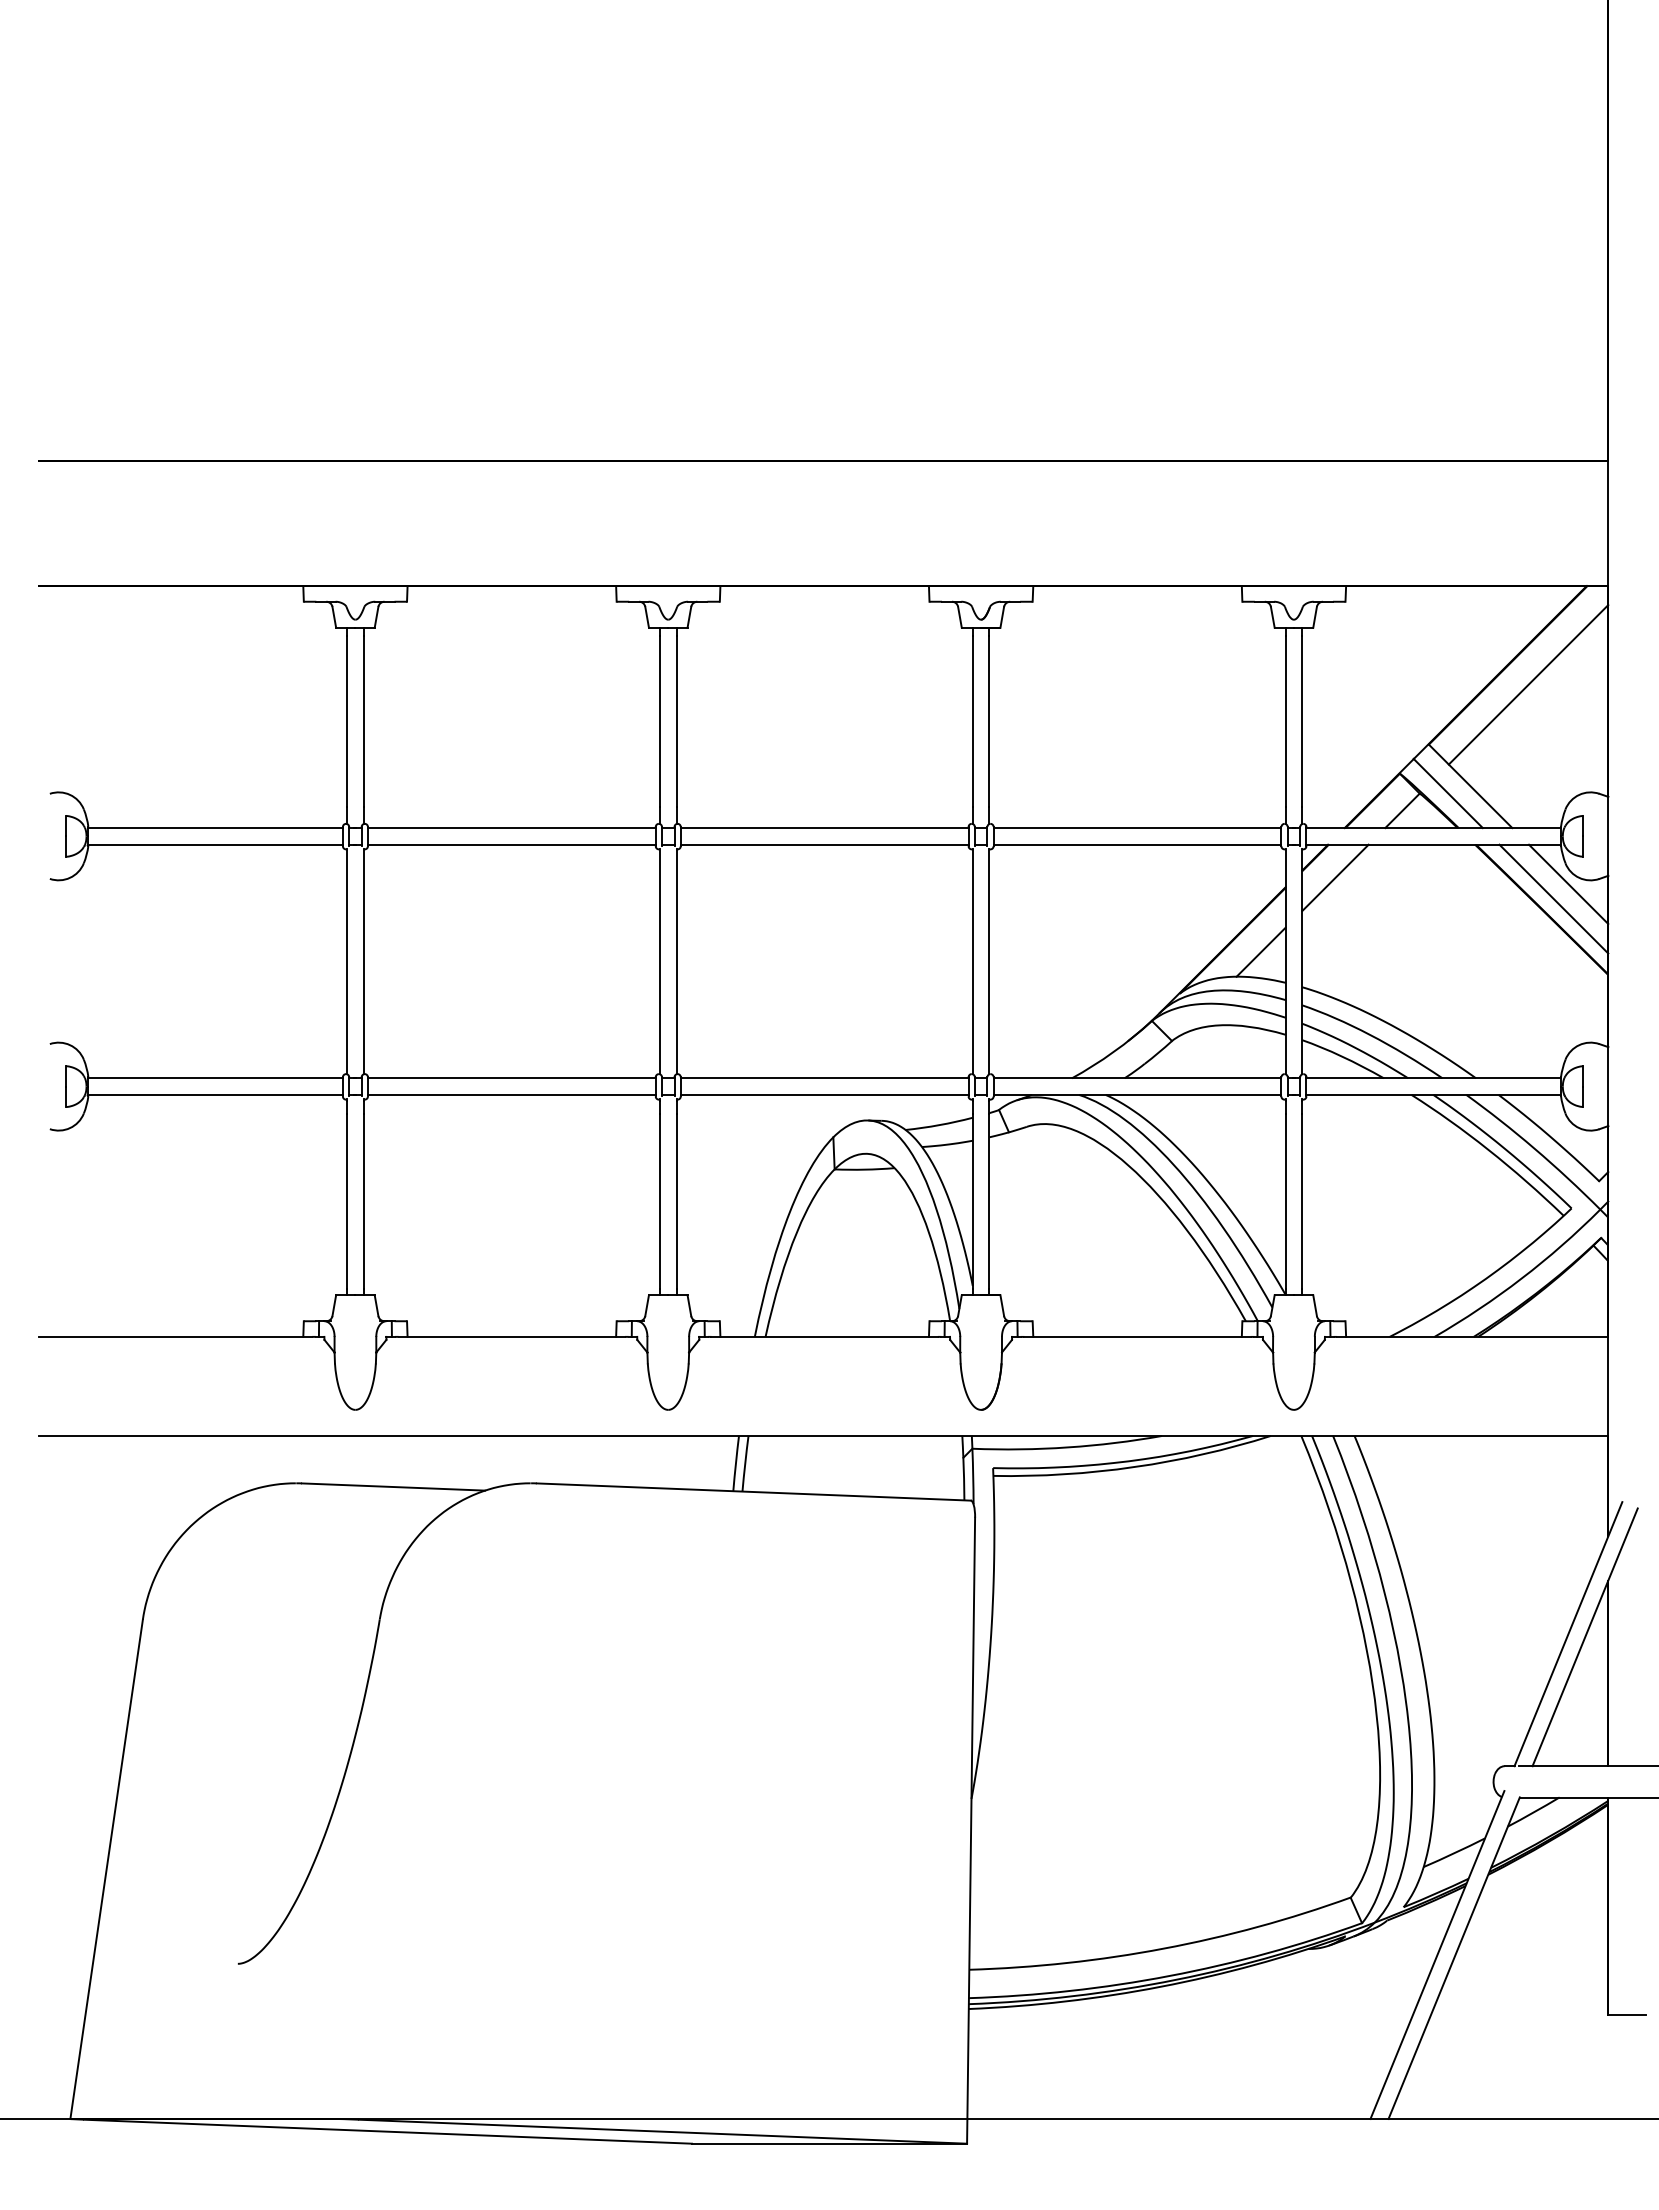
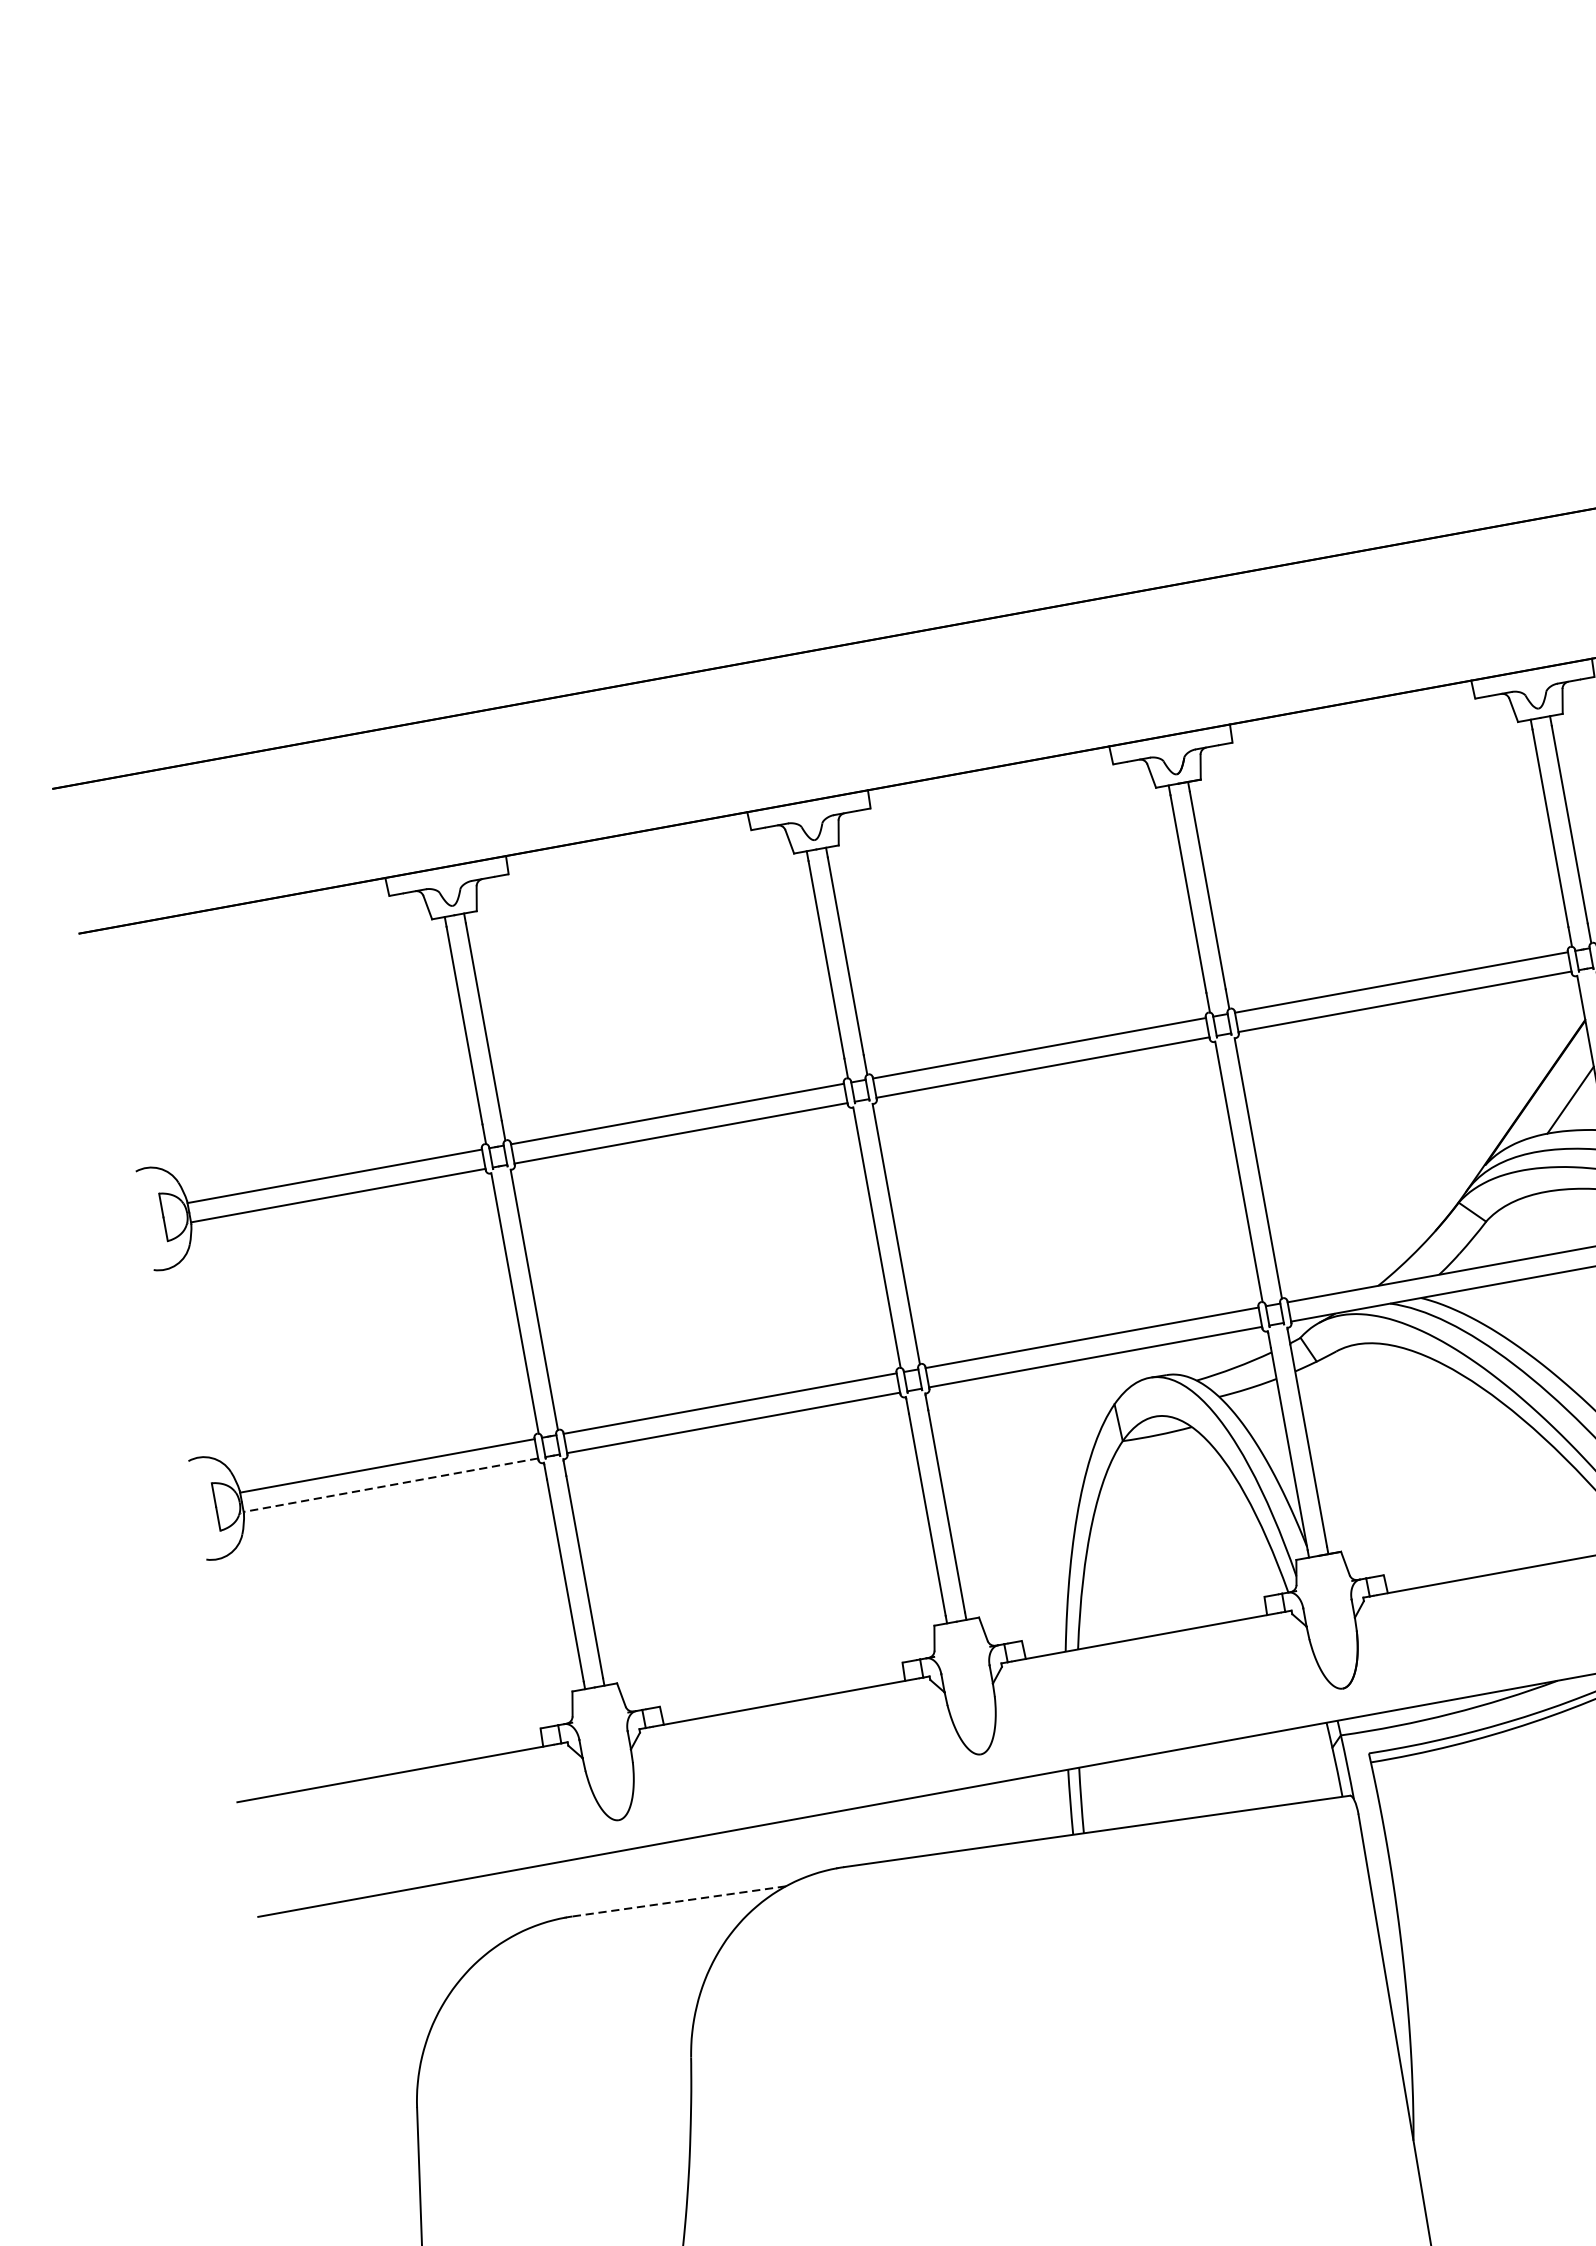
line: (215, 1094) -> (390, 1484), solid -> dashed
line: (393, 1487) -> (679, 1901), solid -> dashed

